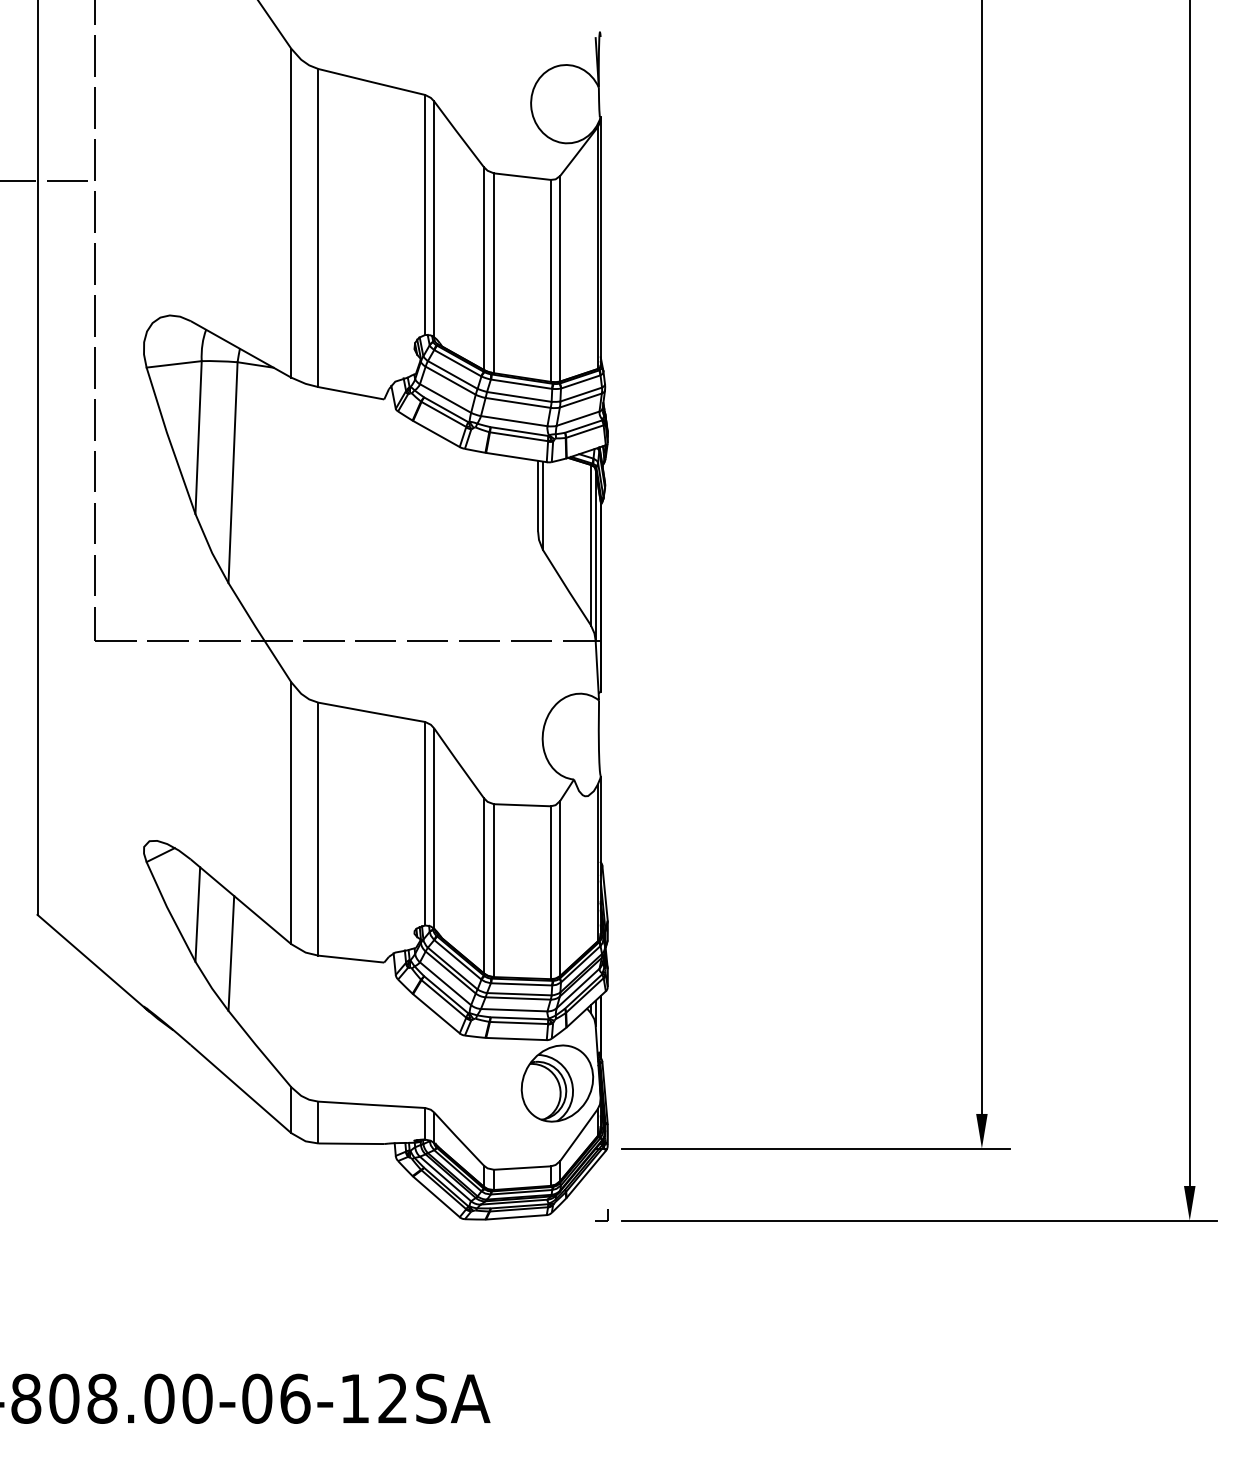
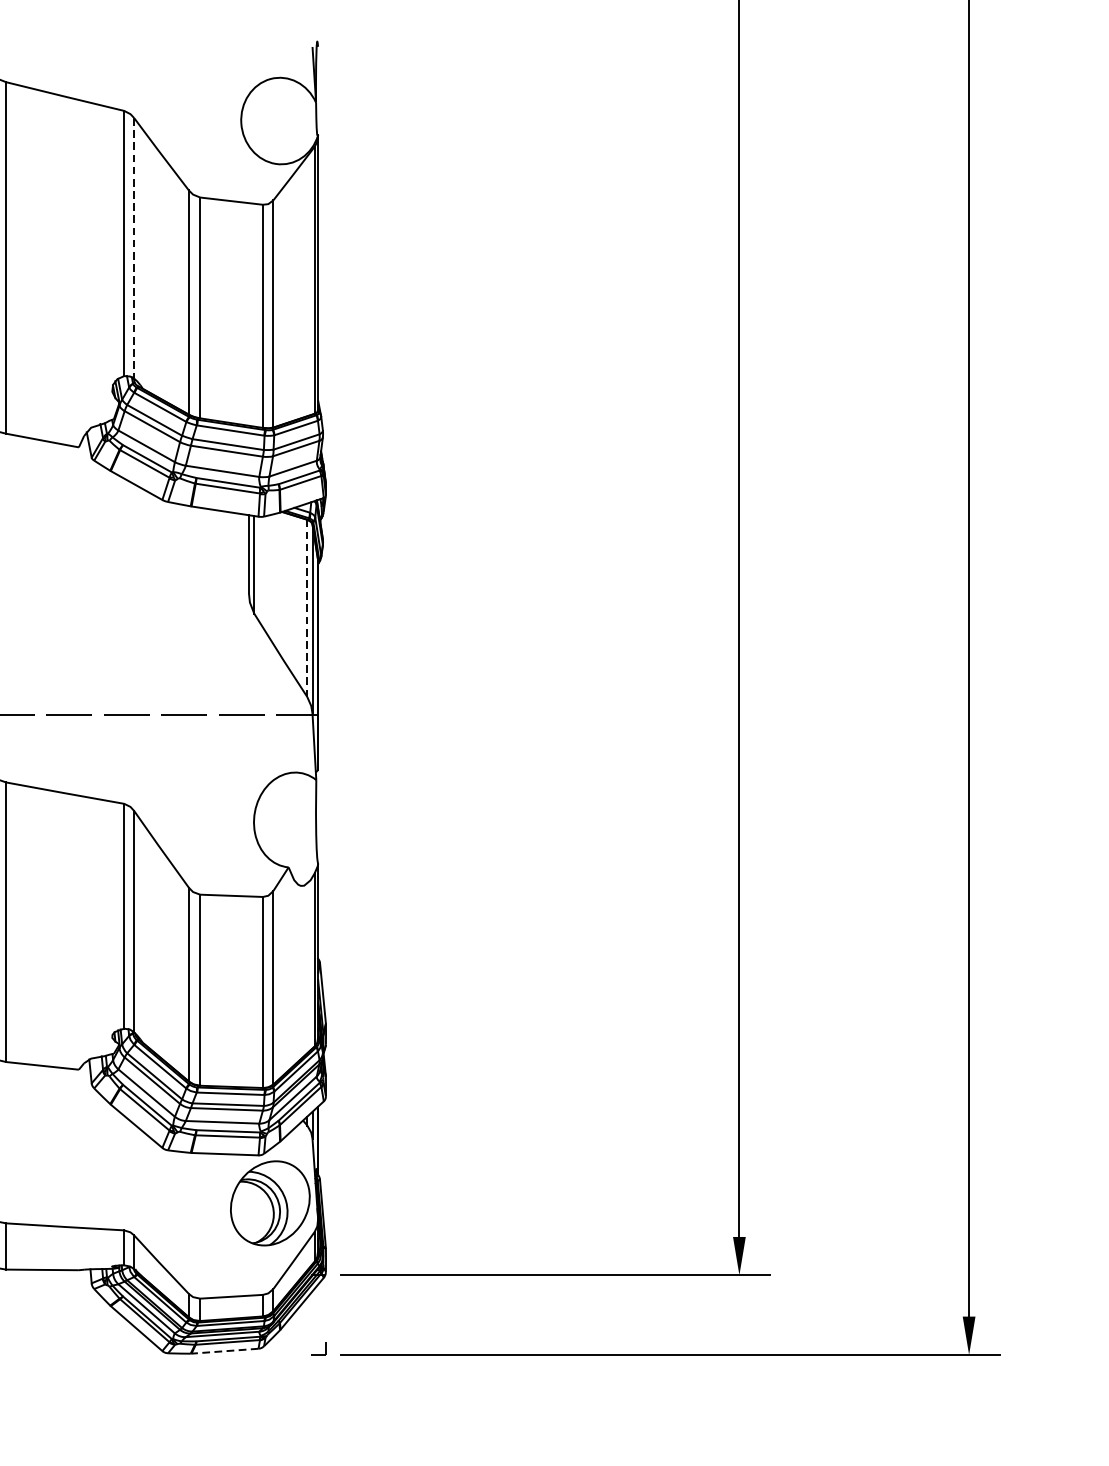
line: (434, 219) -> (134, 248), solid -> dashed
line: (590, 544) -> (306, 607), solid -> dashed
line: (515, 1217) -> (223, 1351), solid -> dashed

